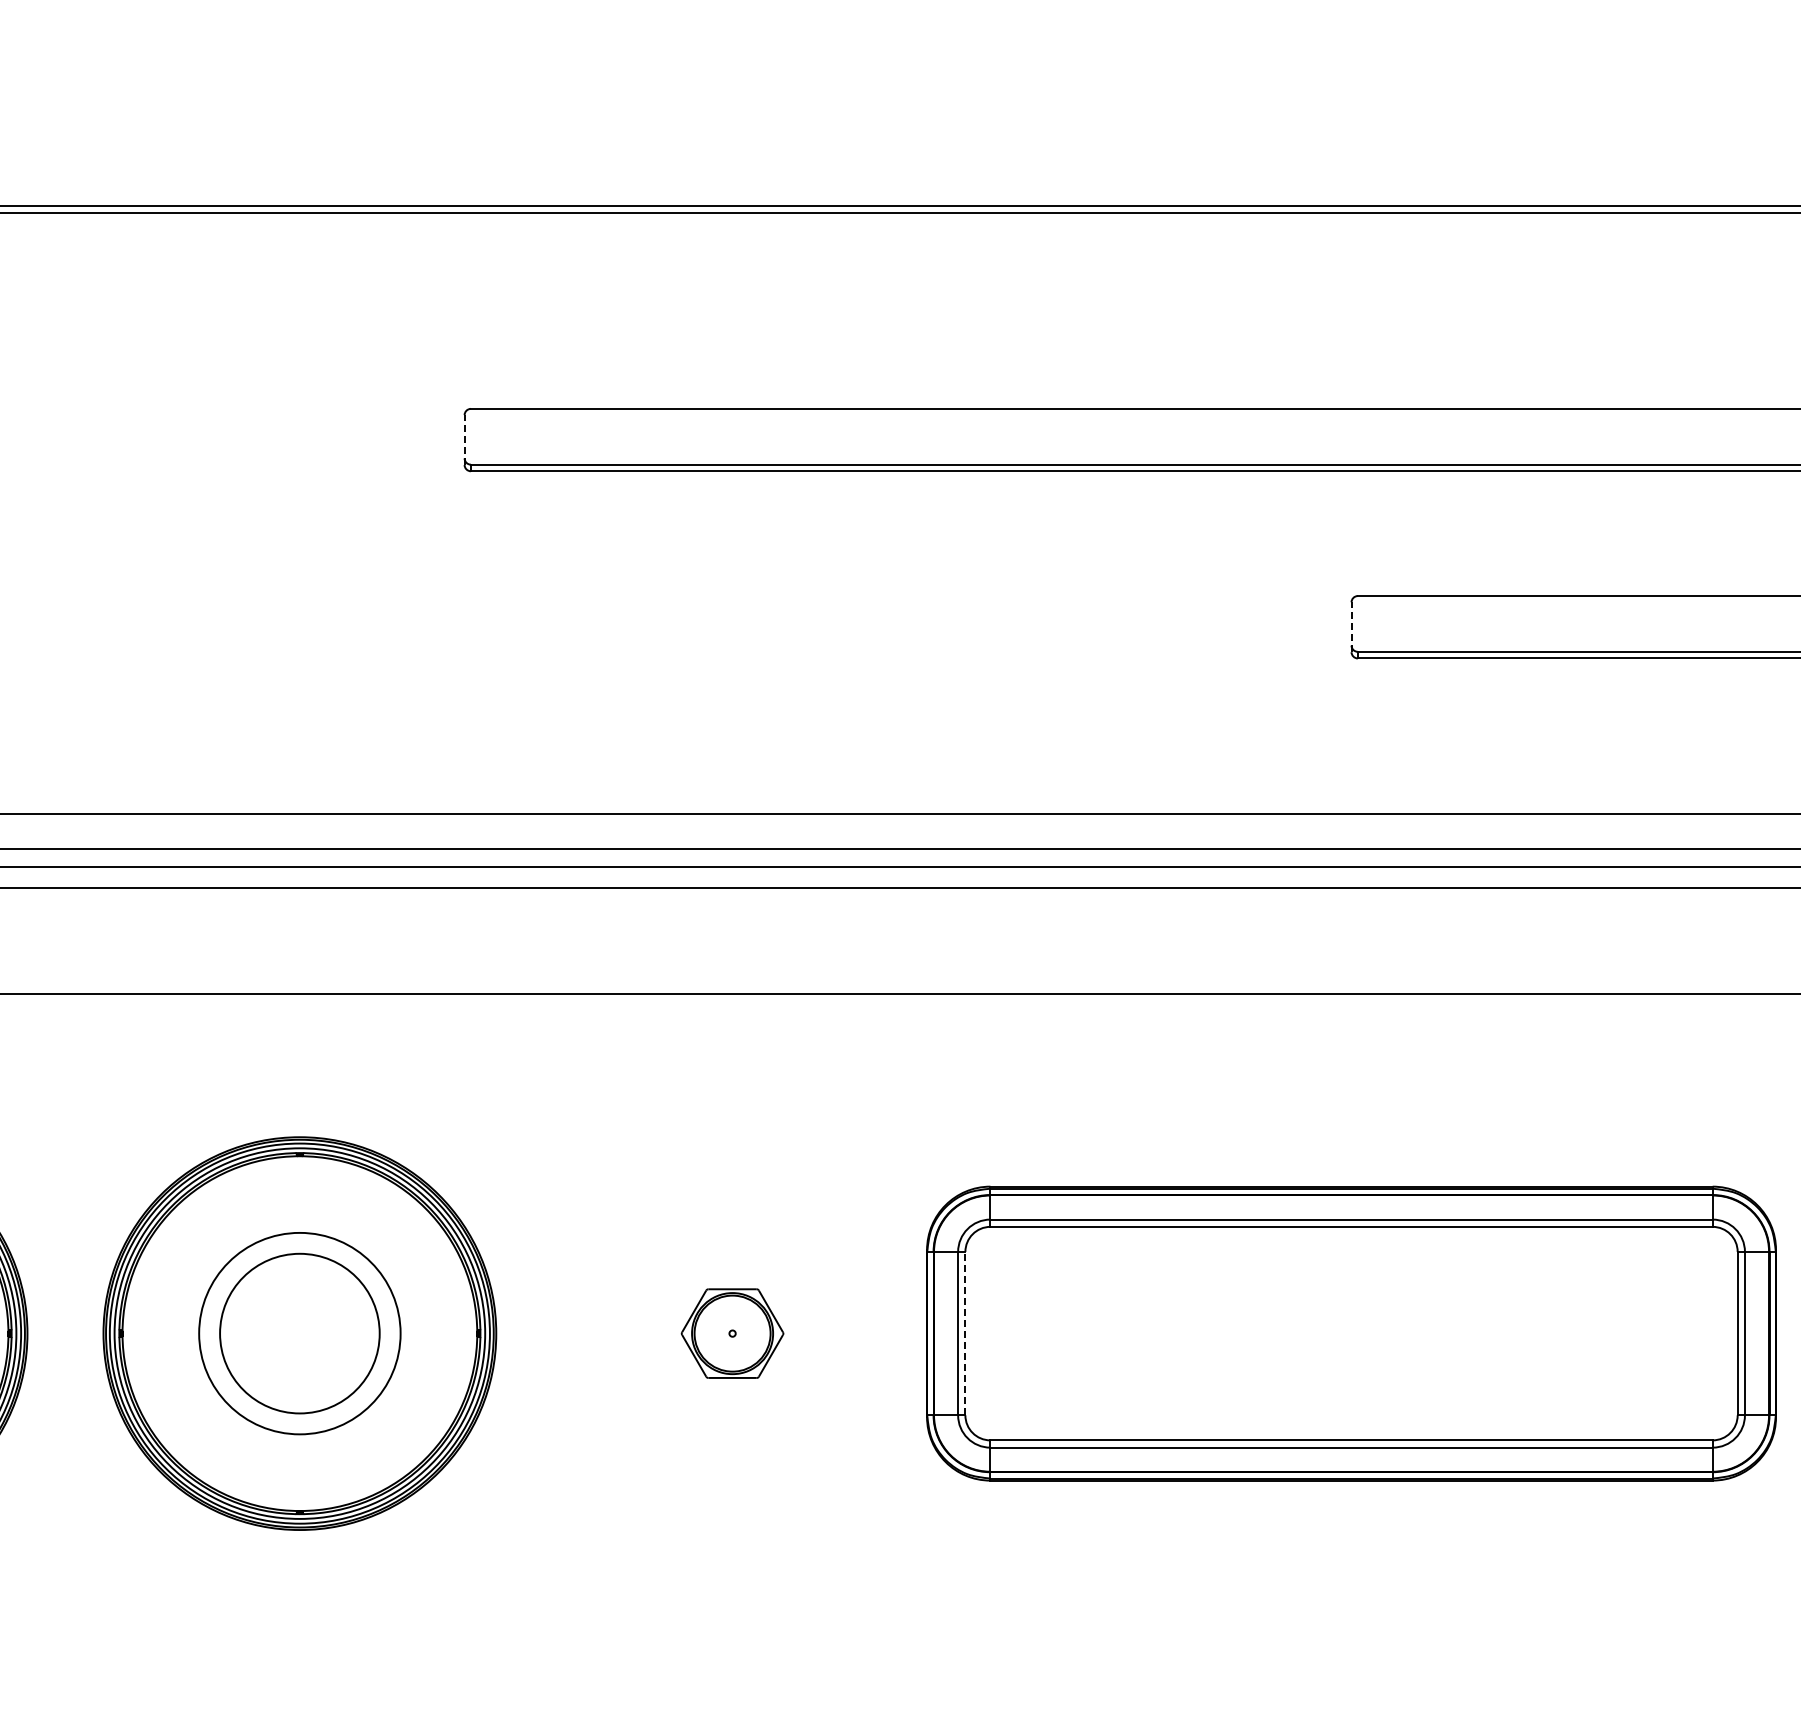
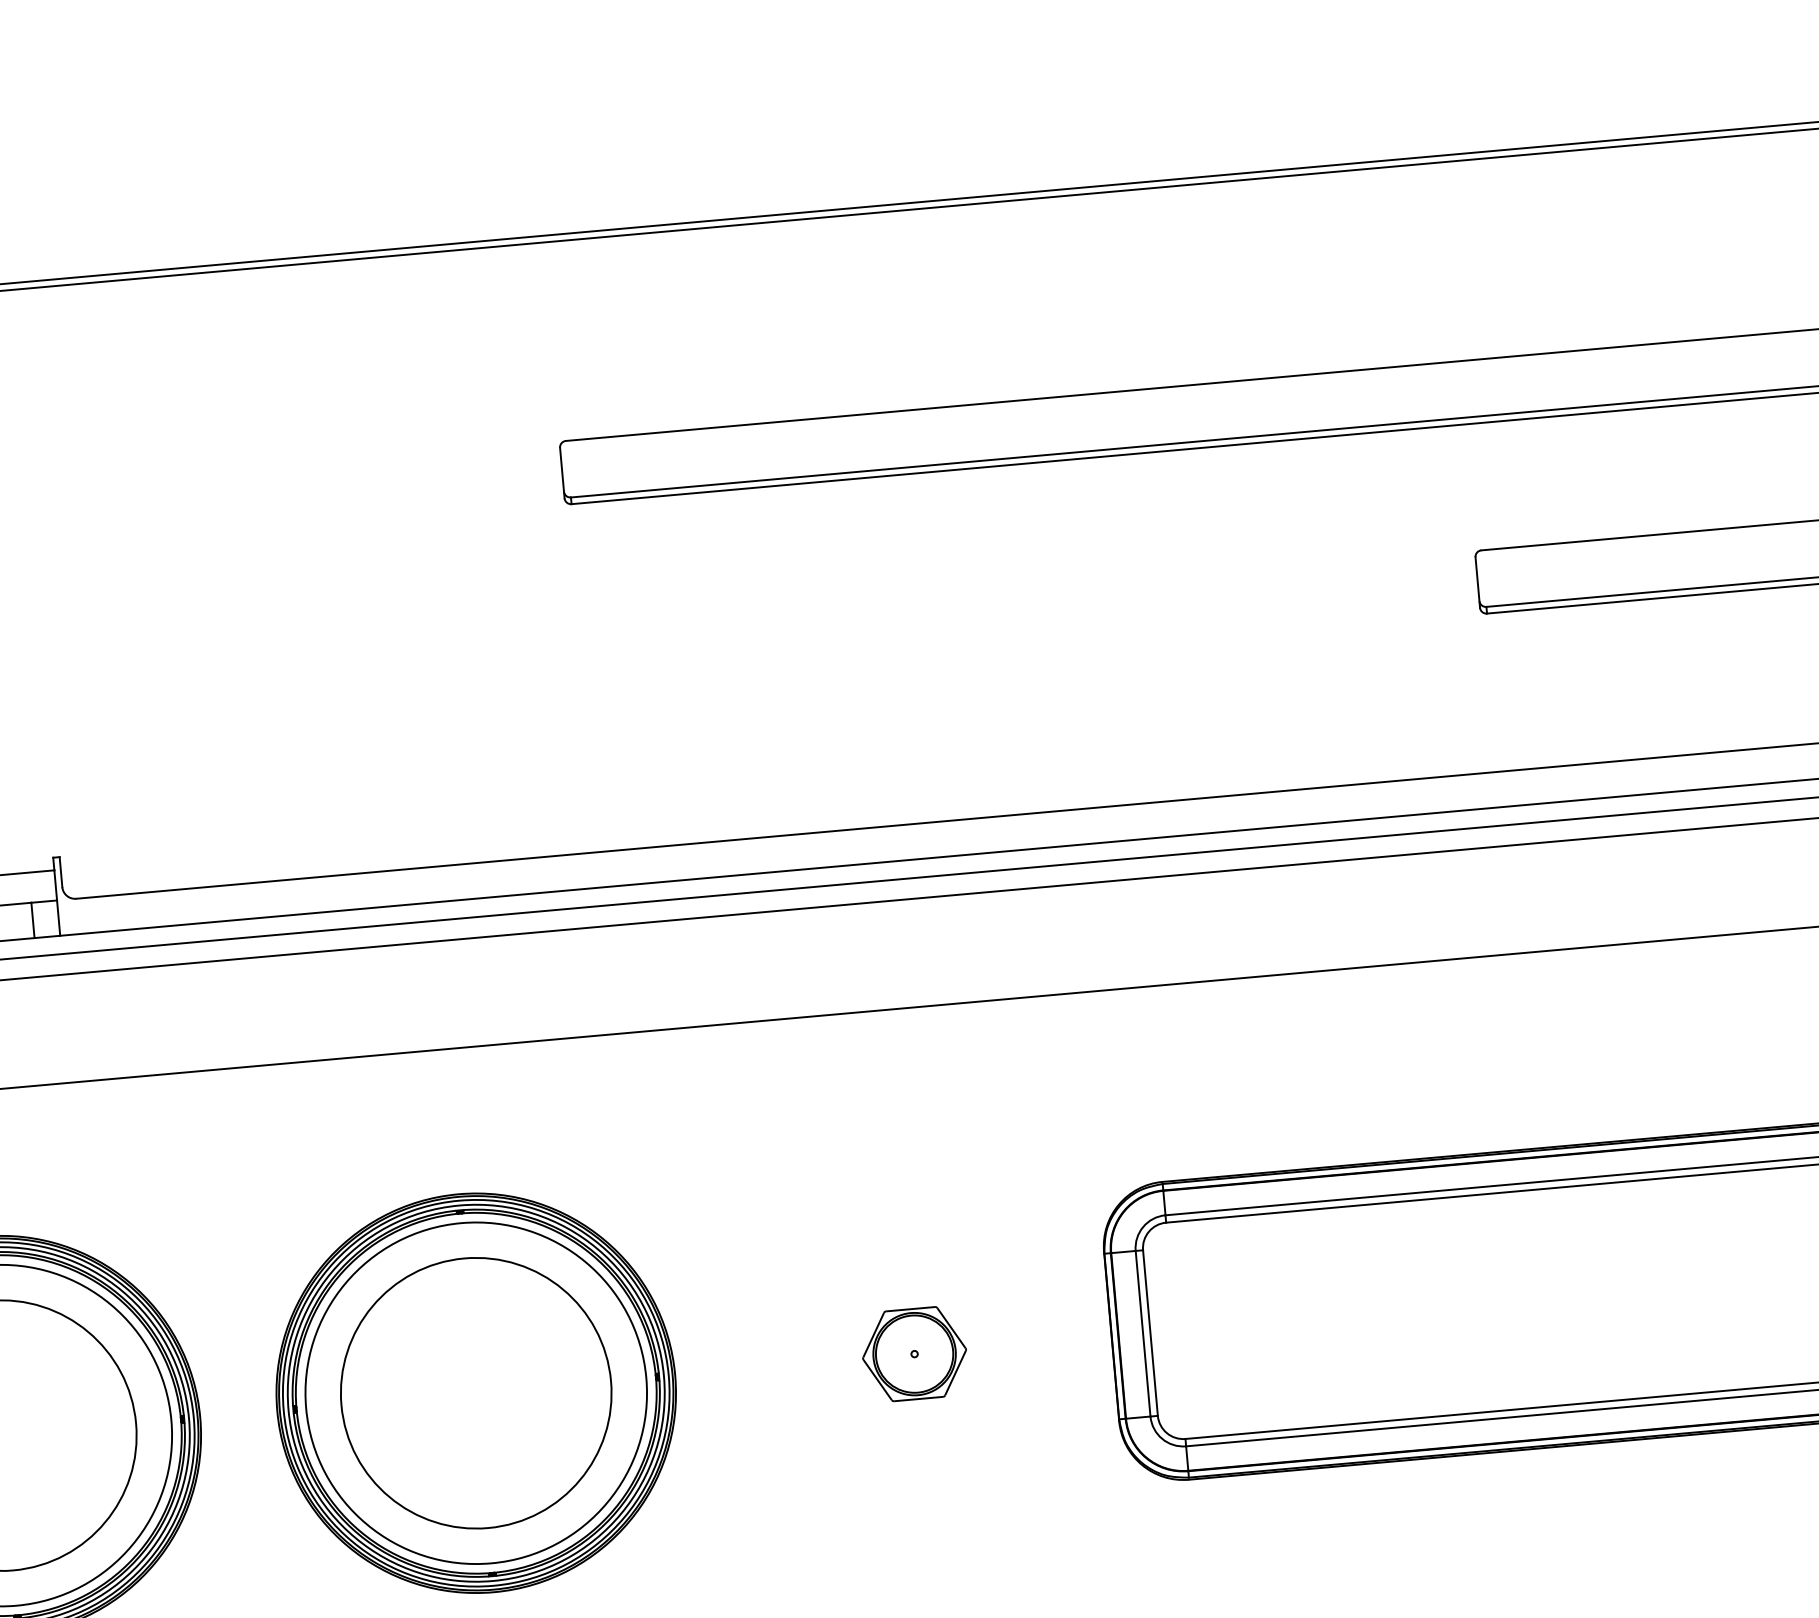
line: (464, 440) -> (562, 473), dashed -> solid
line: (1351, 627) -> (1477, 582), dashed -> solid
circle: (299, 1333) -> (475, 1393), size x1.67
circle: (299, 1333) -> (475, 1393), size x1.67
line: (965, 1333) -> (1150, 1332), dashed -> solid

